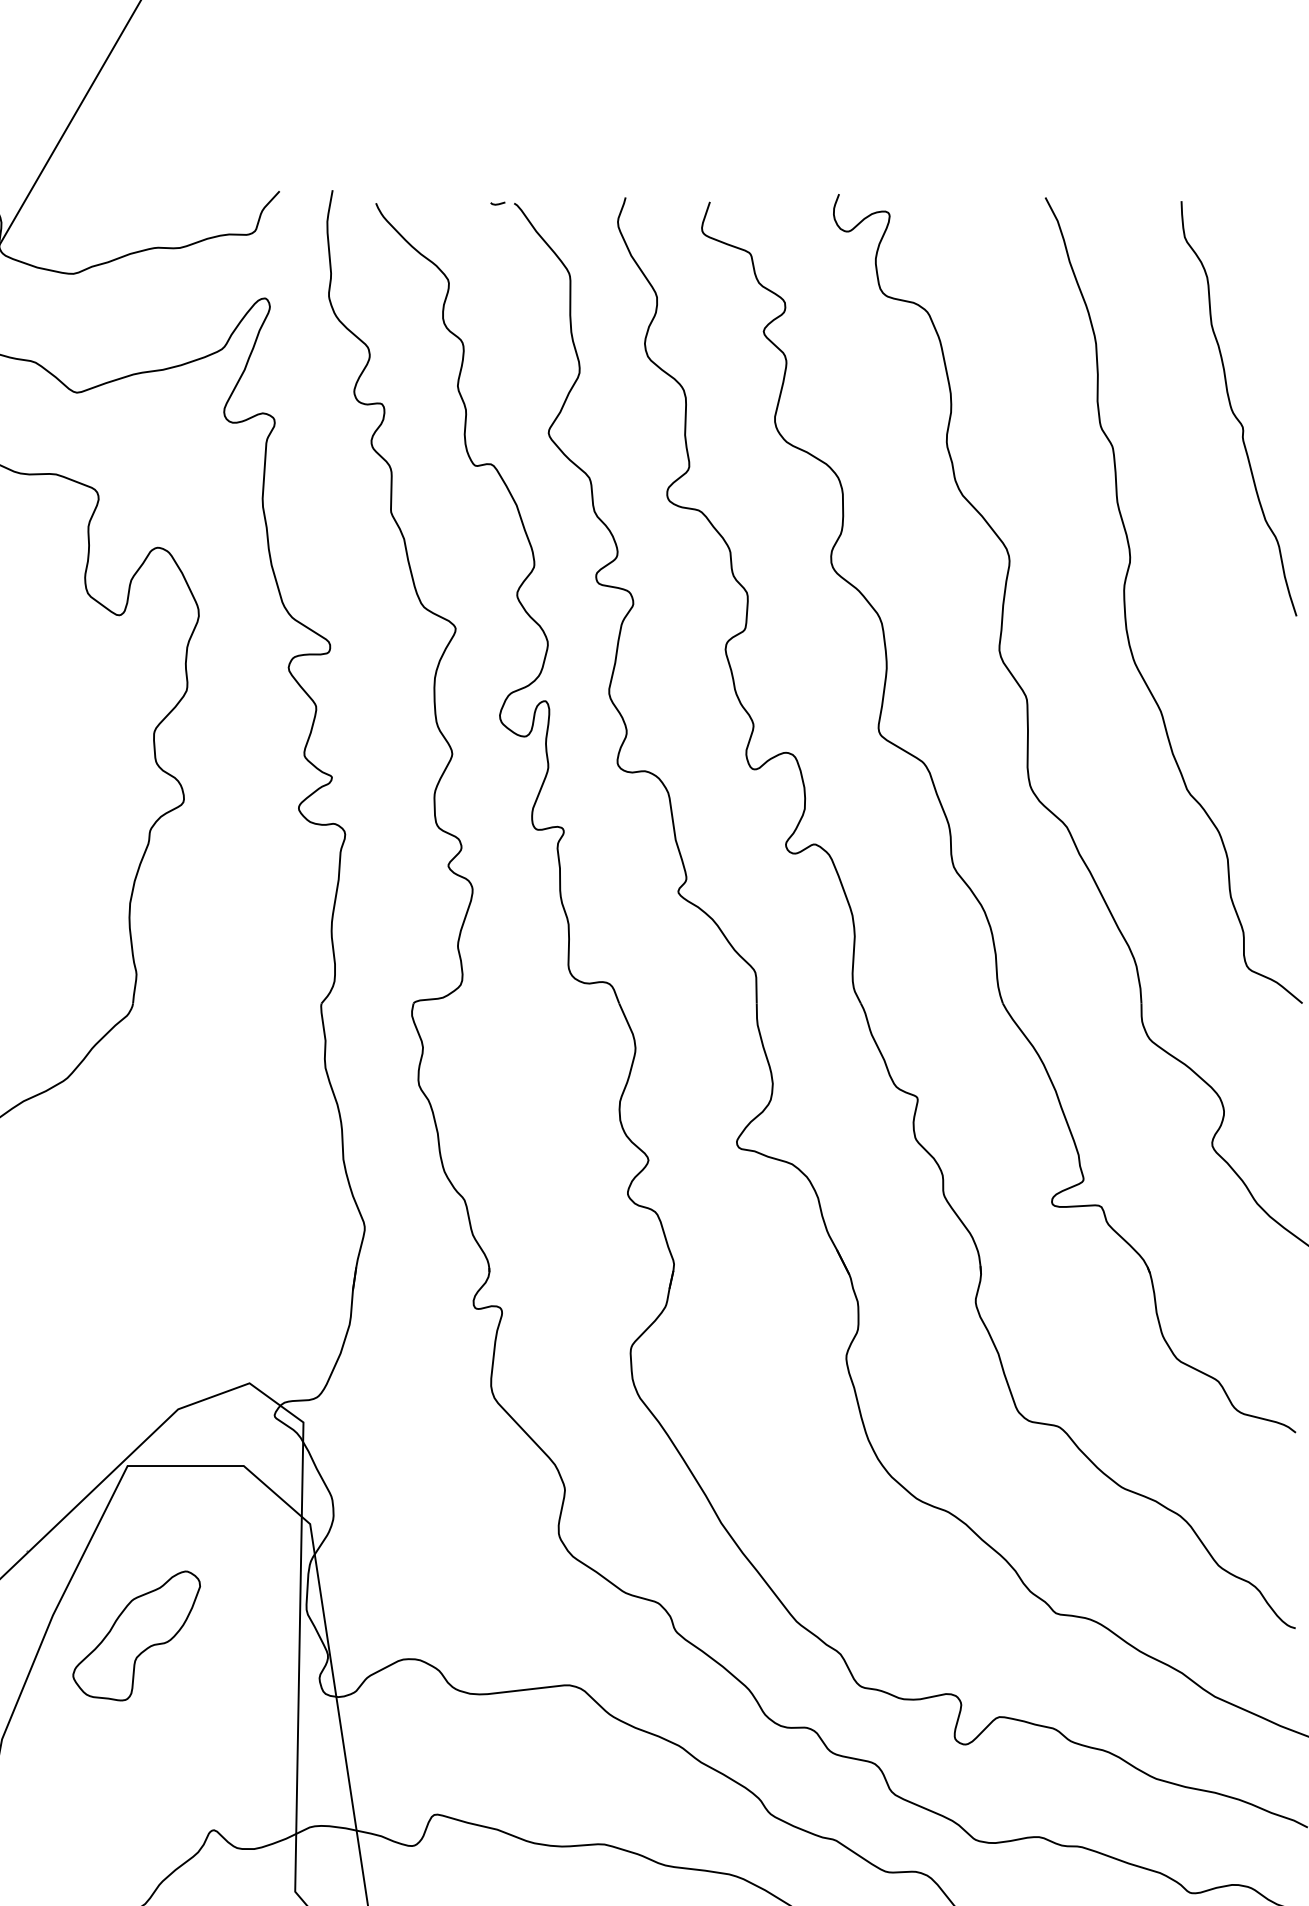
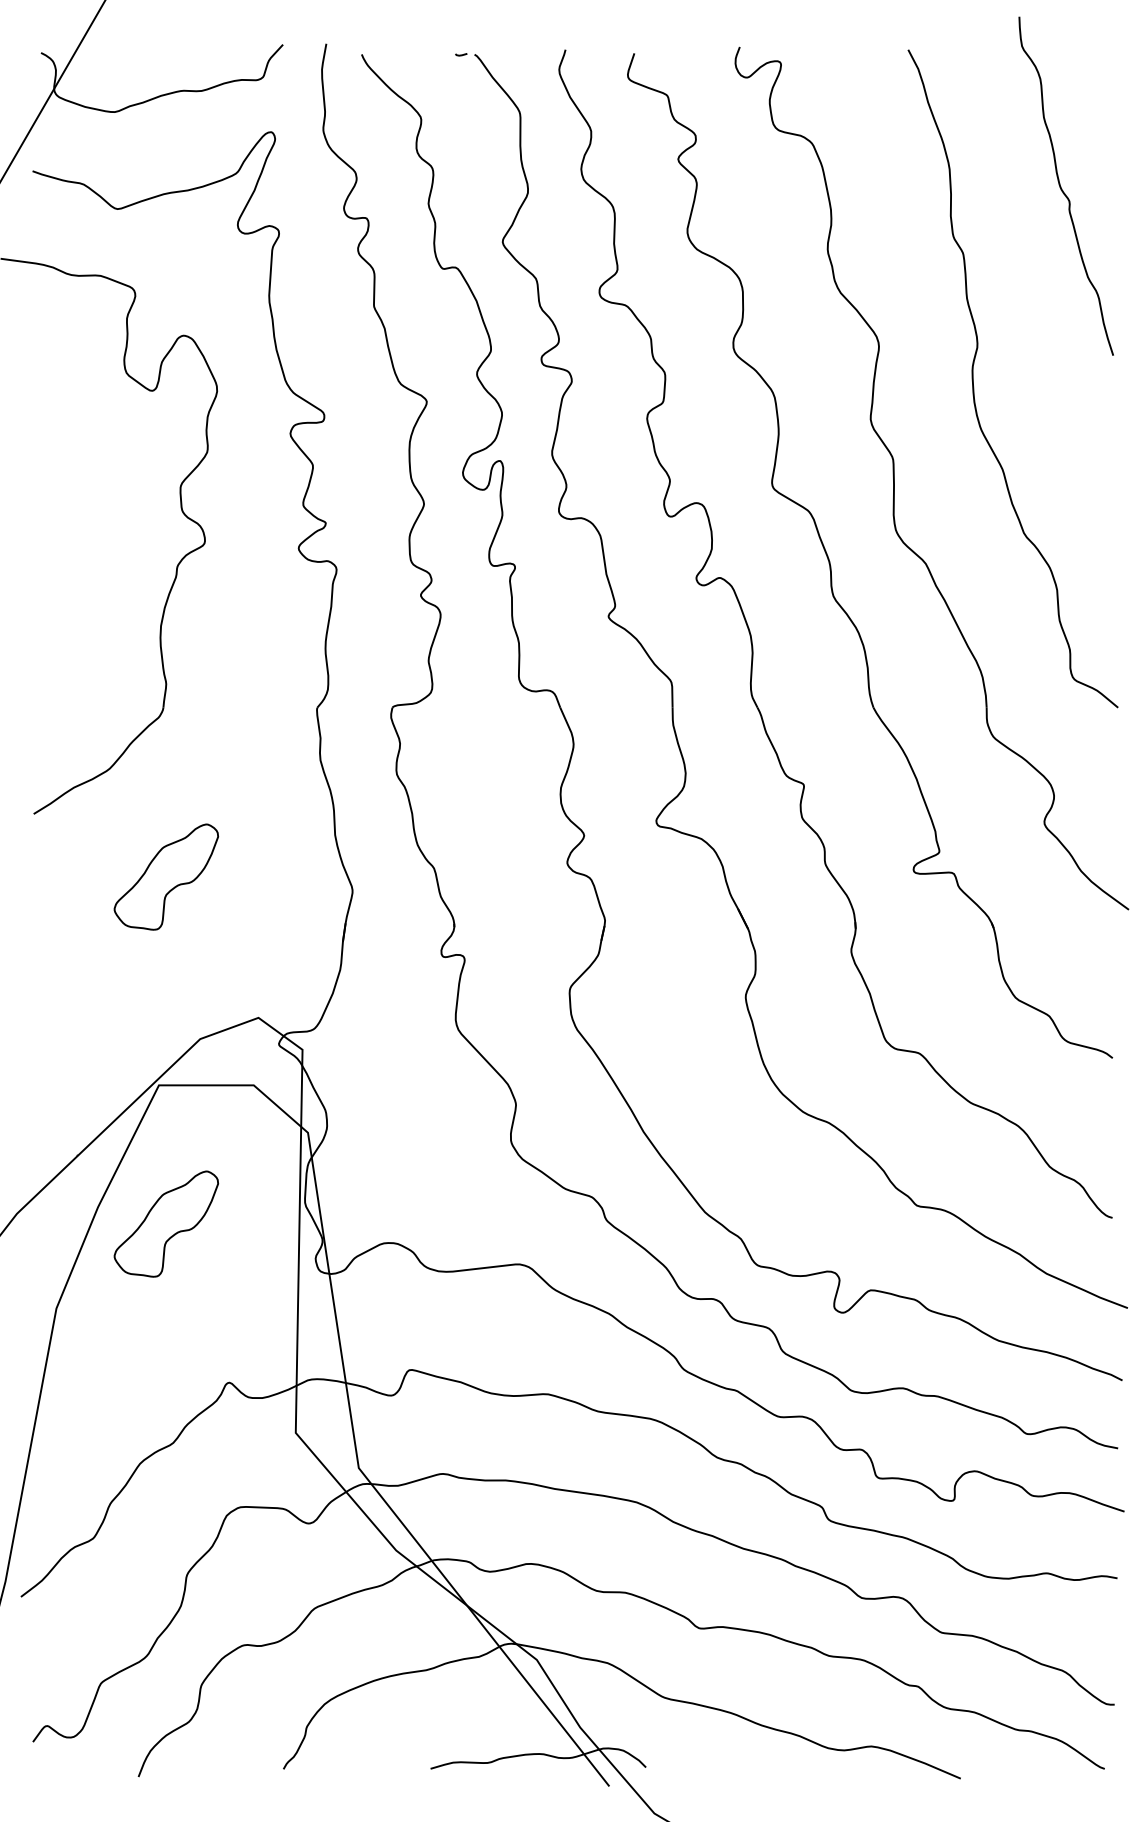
curve: (1233, 409) -> (1061, 186), moved
part: (136, 1210) -> (166, 876), added

